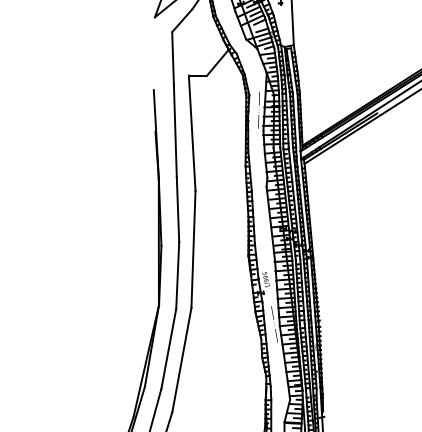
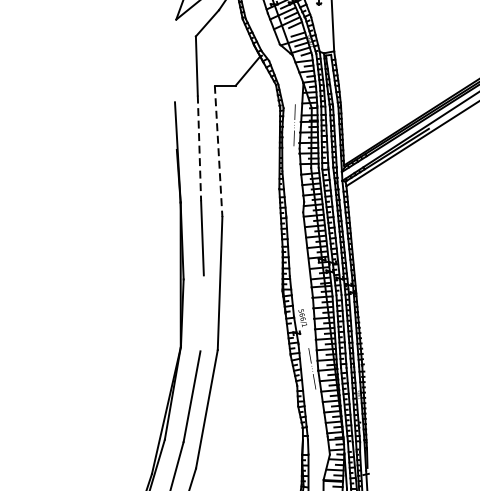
line: (175, 131) -> (199, 149), solid -> dashed
line: (192, 133) -> (218, 151), solid -> dashed
line: (177, 275) -> (201, 313), removed

